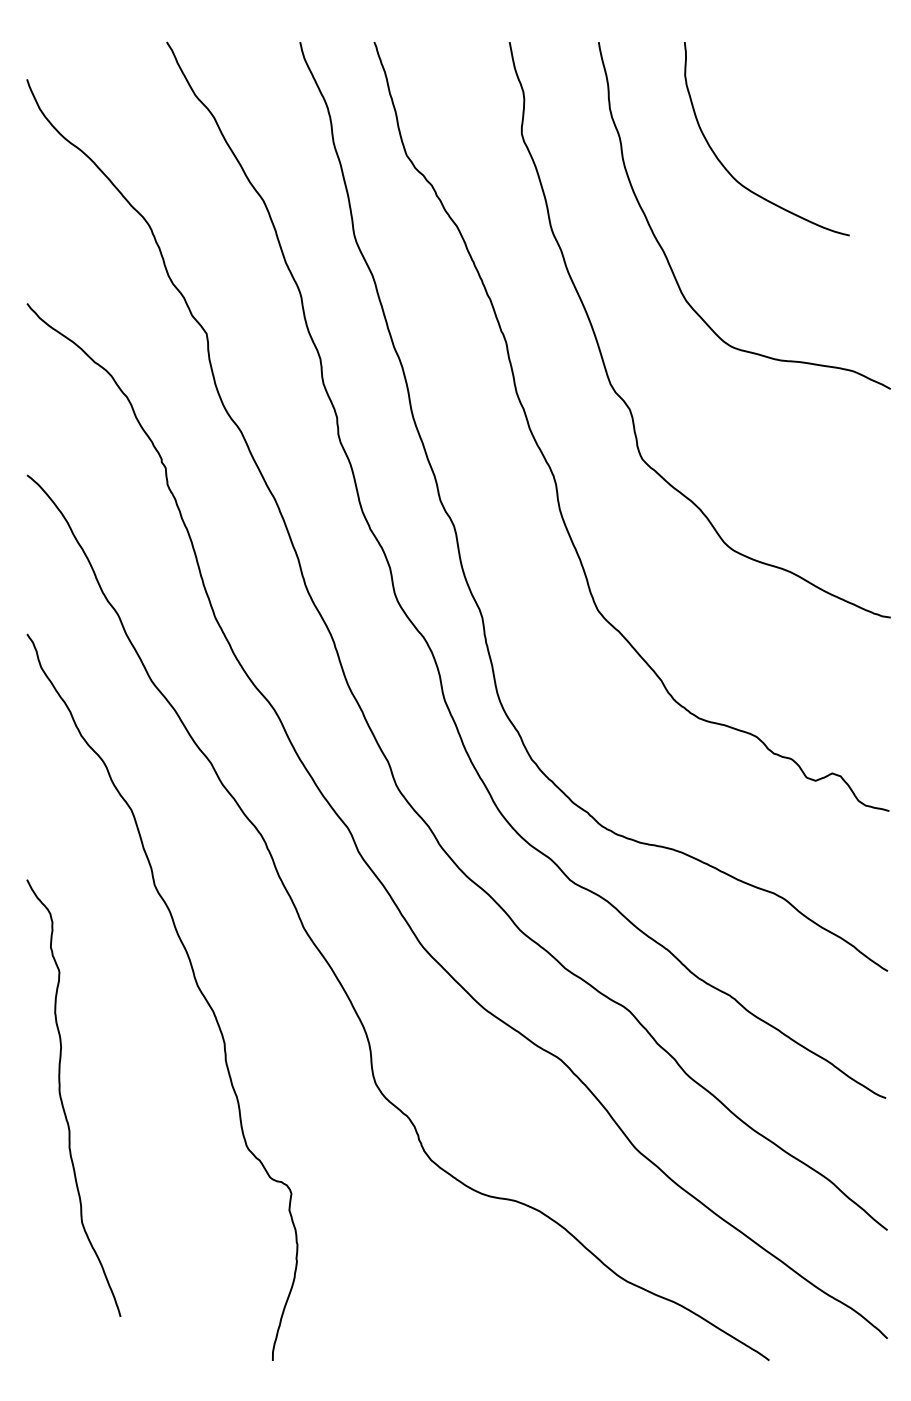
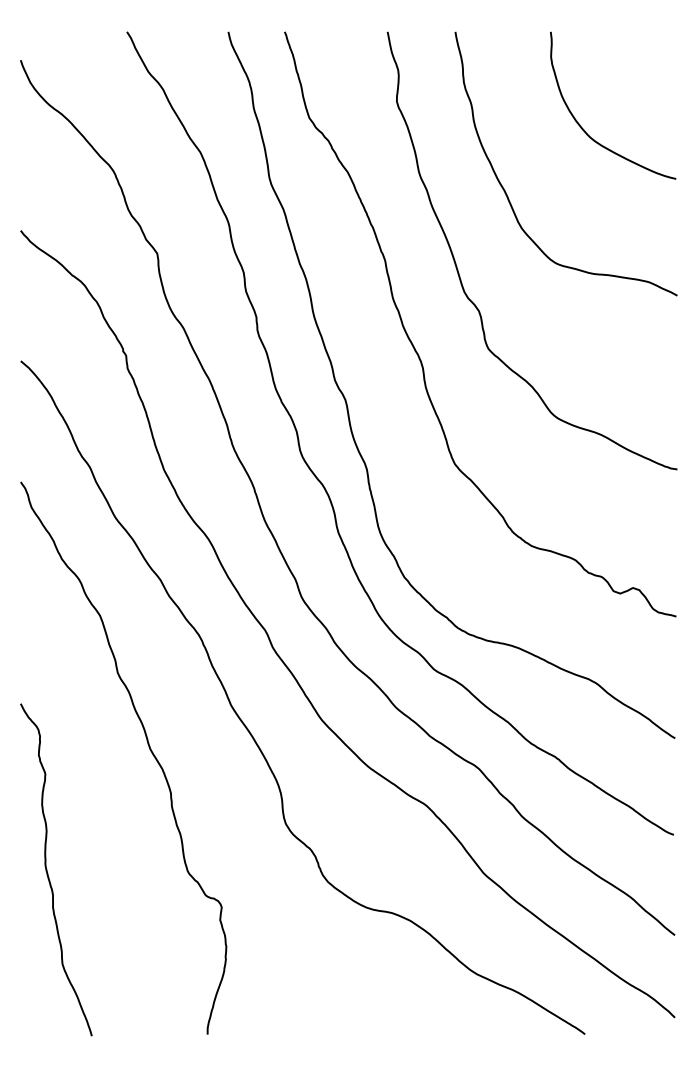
curve: (730, 171) -> (585, 130), moved
curve: (63, 1102) -> (48, 873), moved

